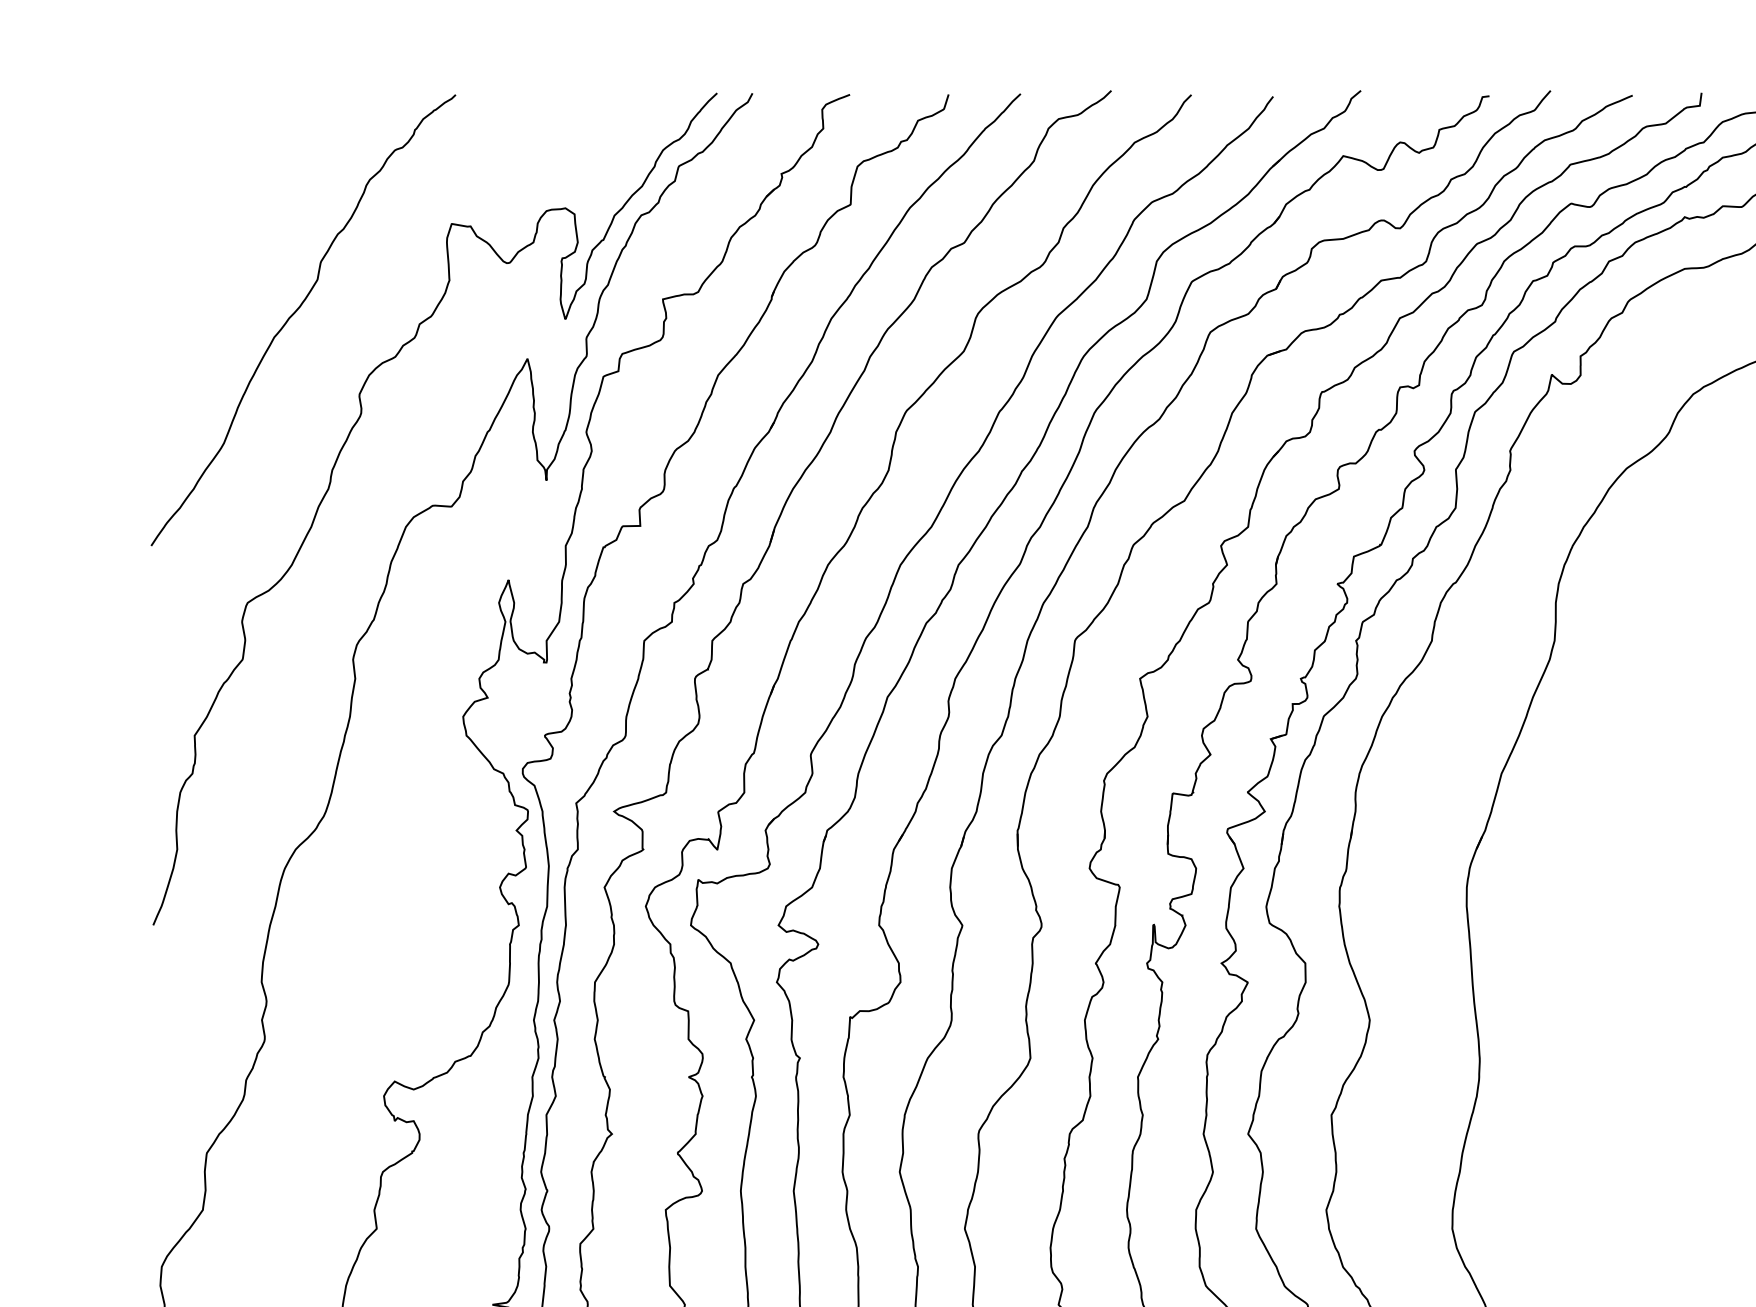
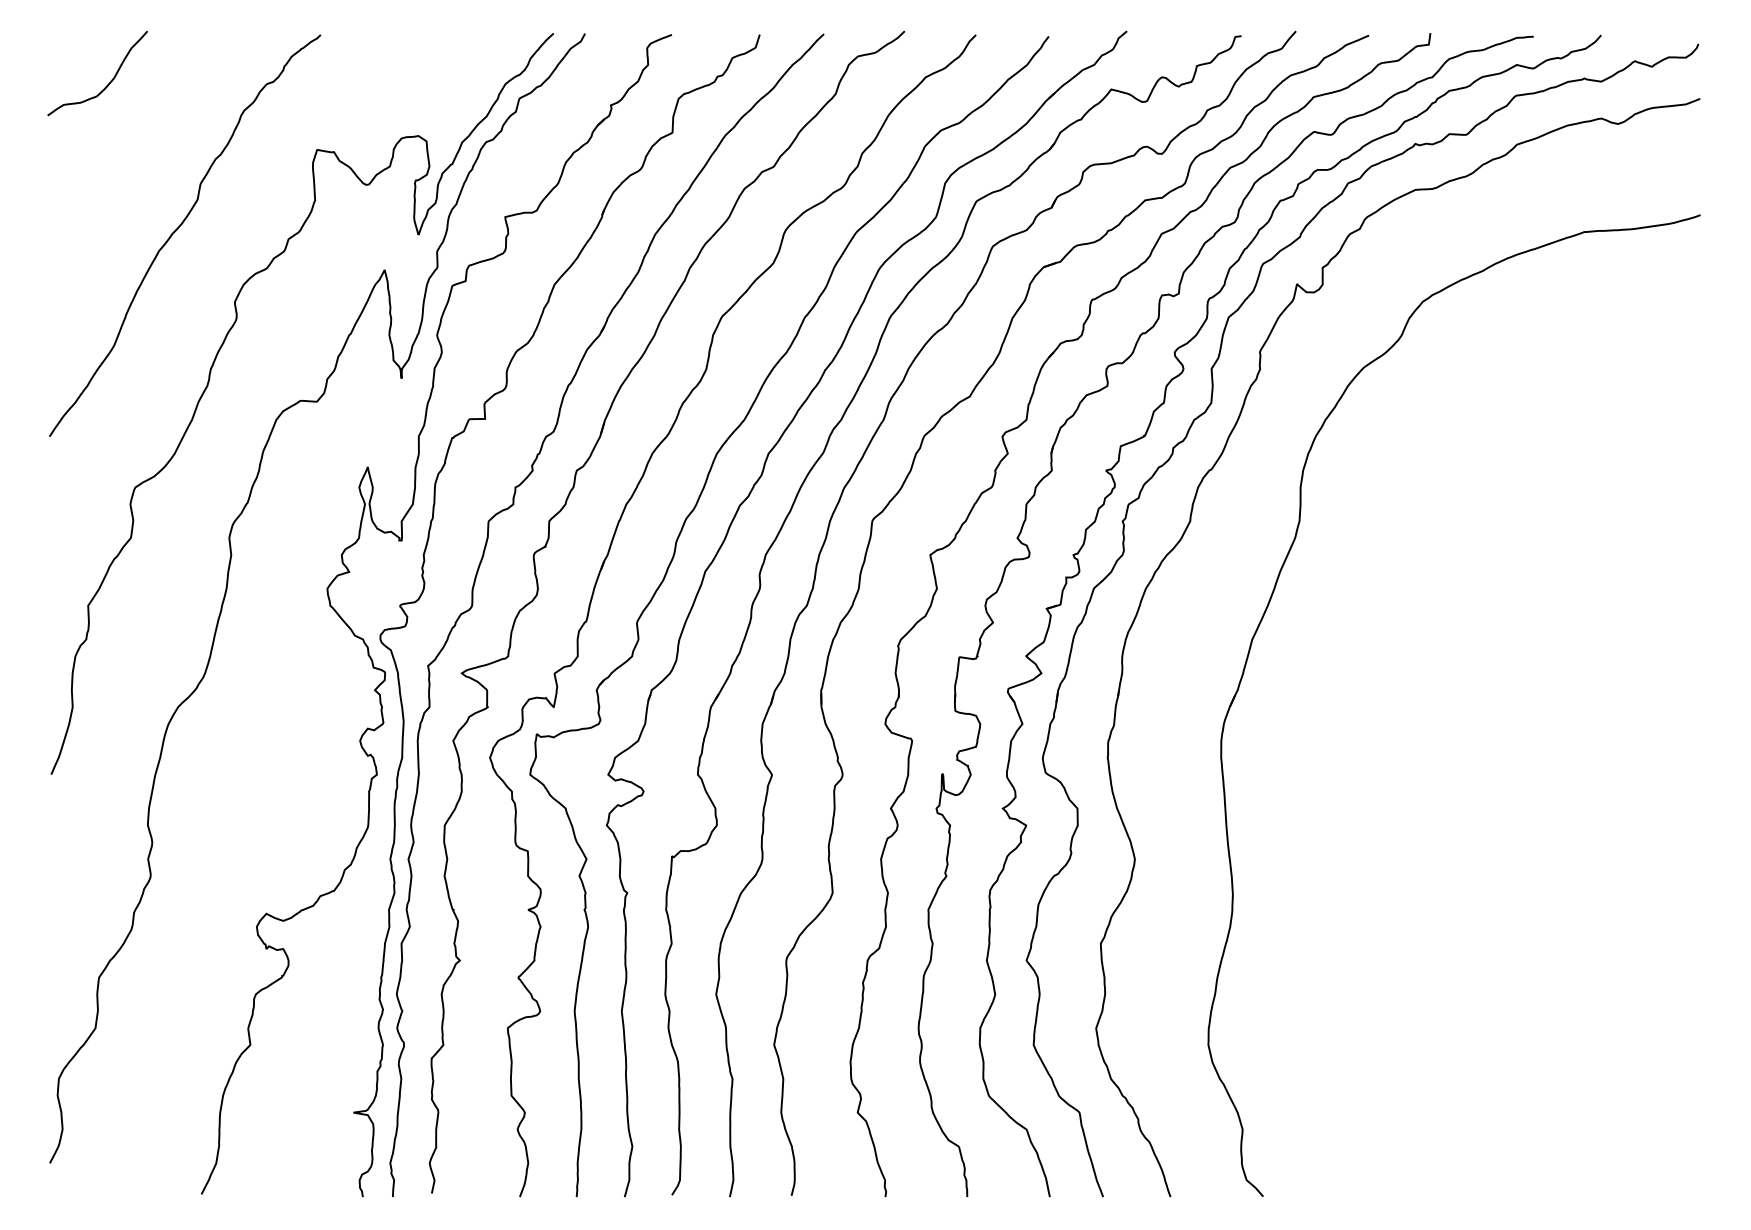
curve: (217, 149) -> (108, 83), added

